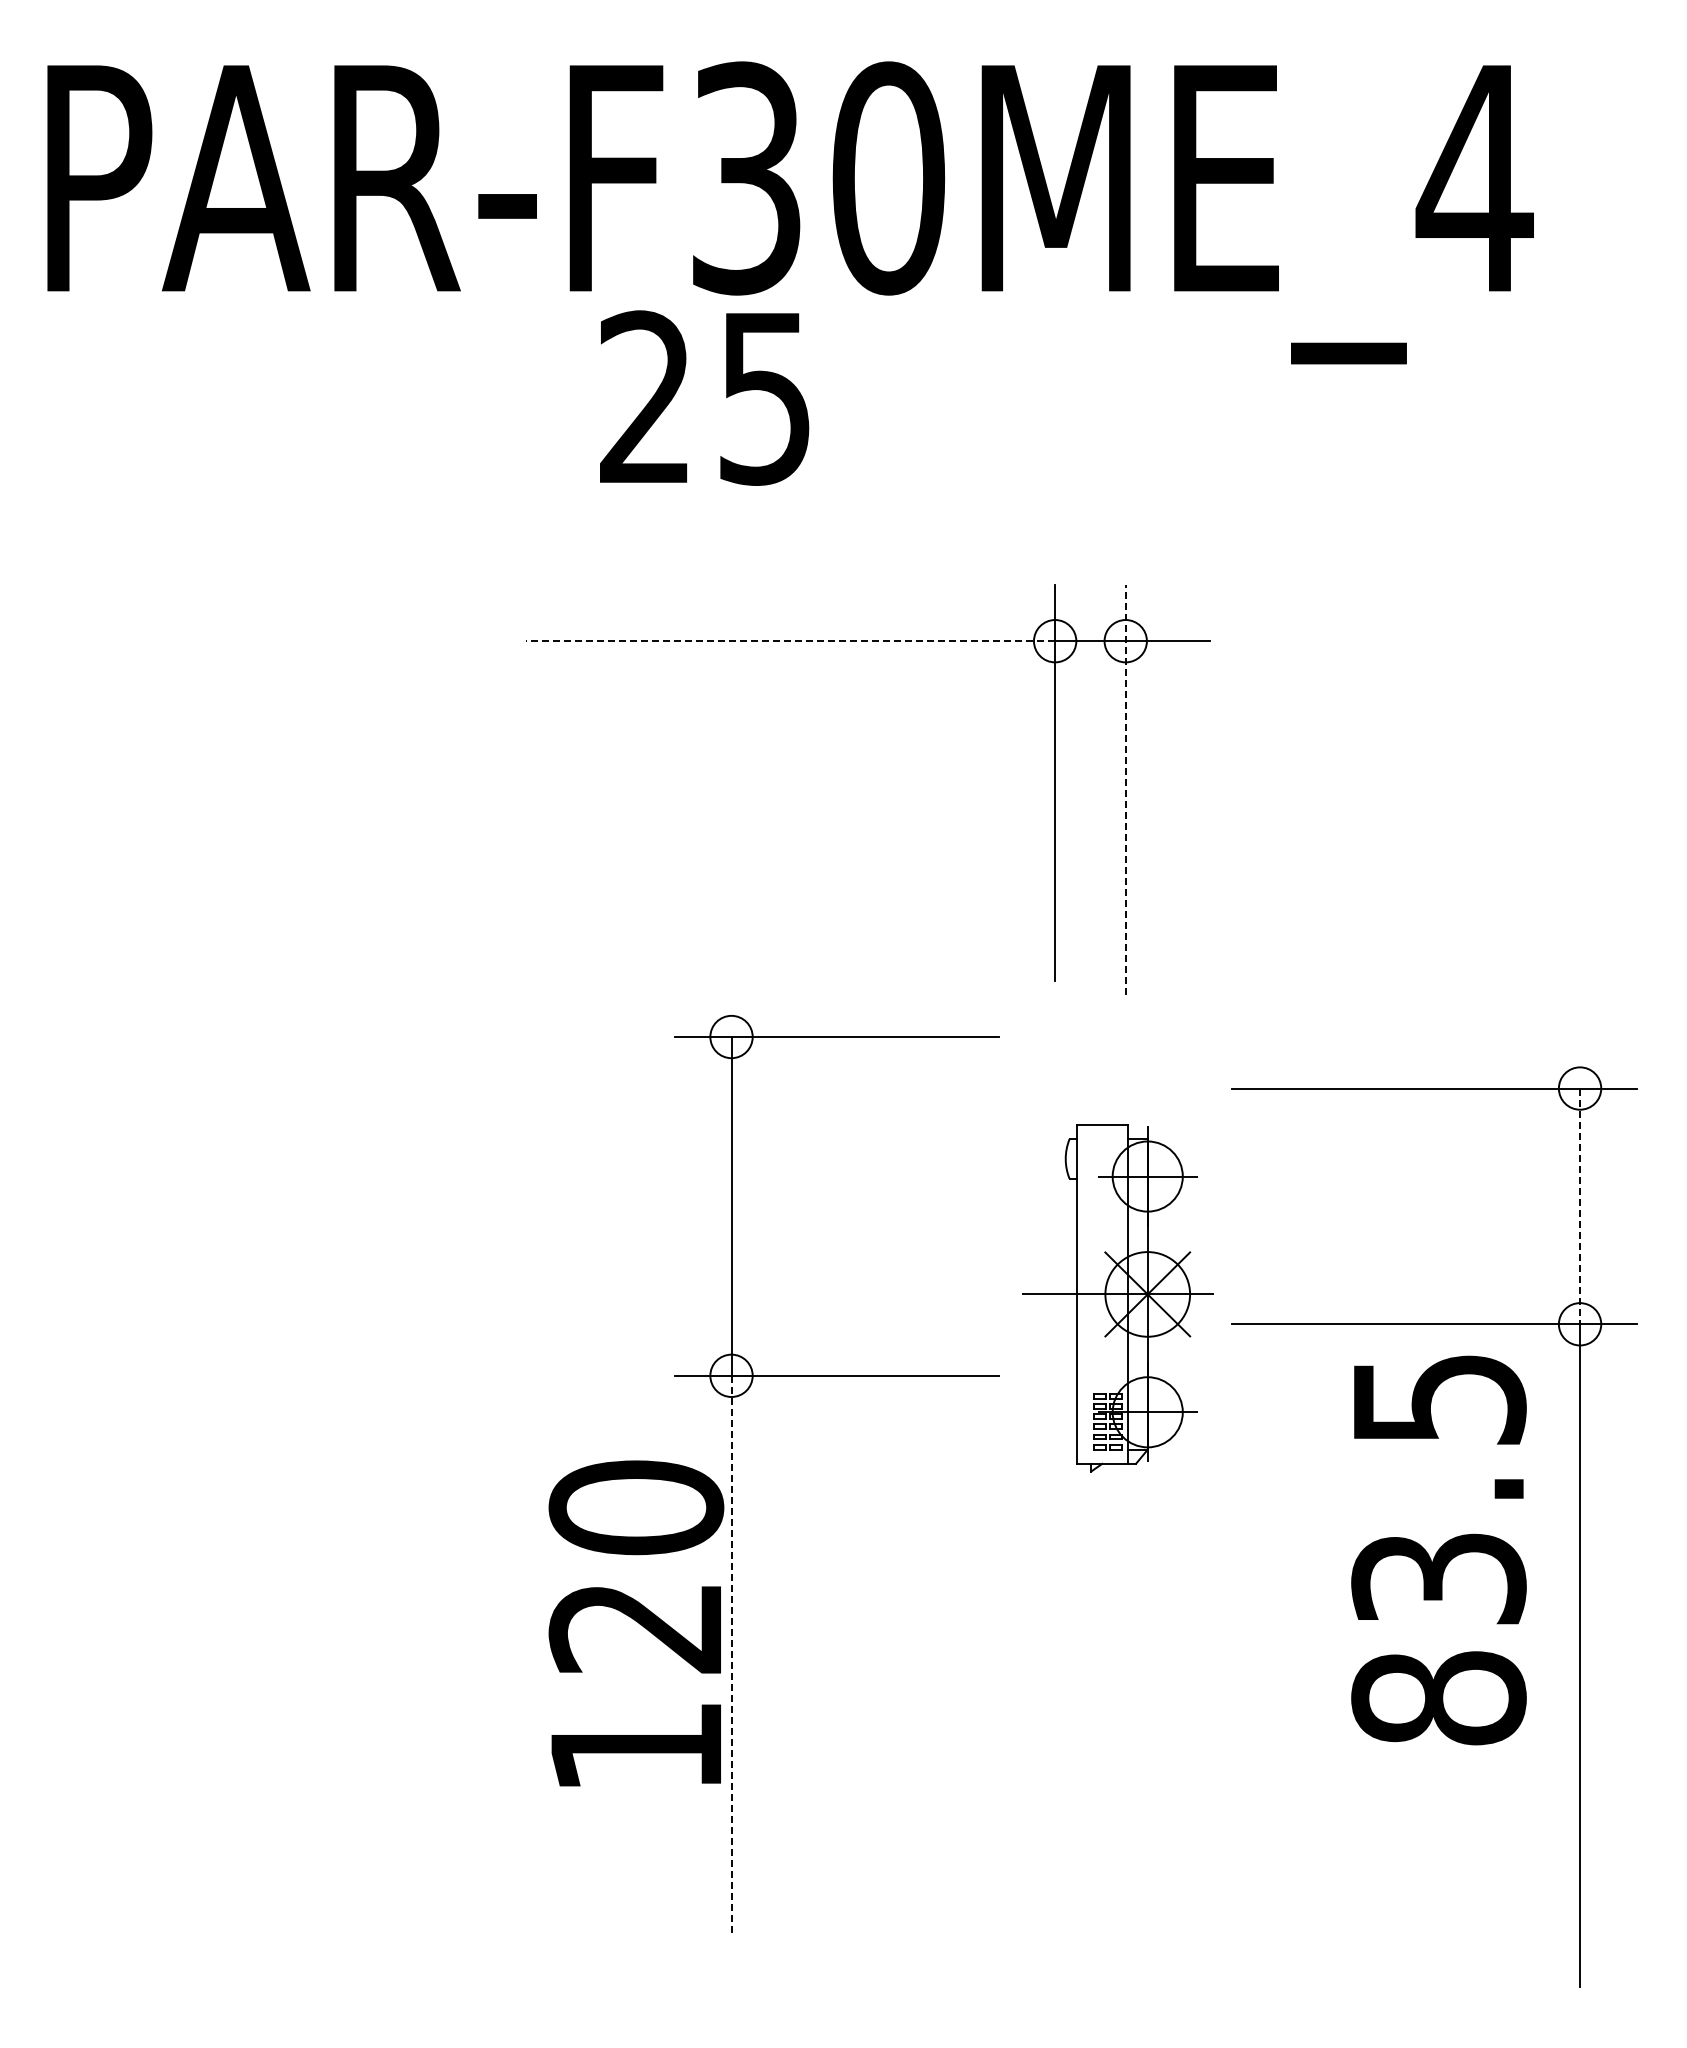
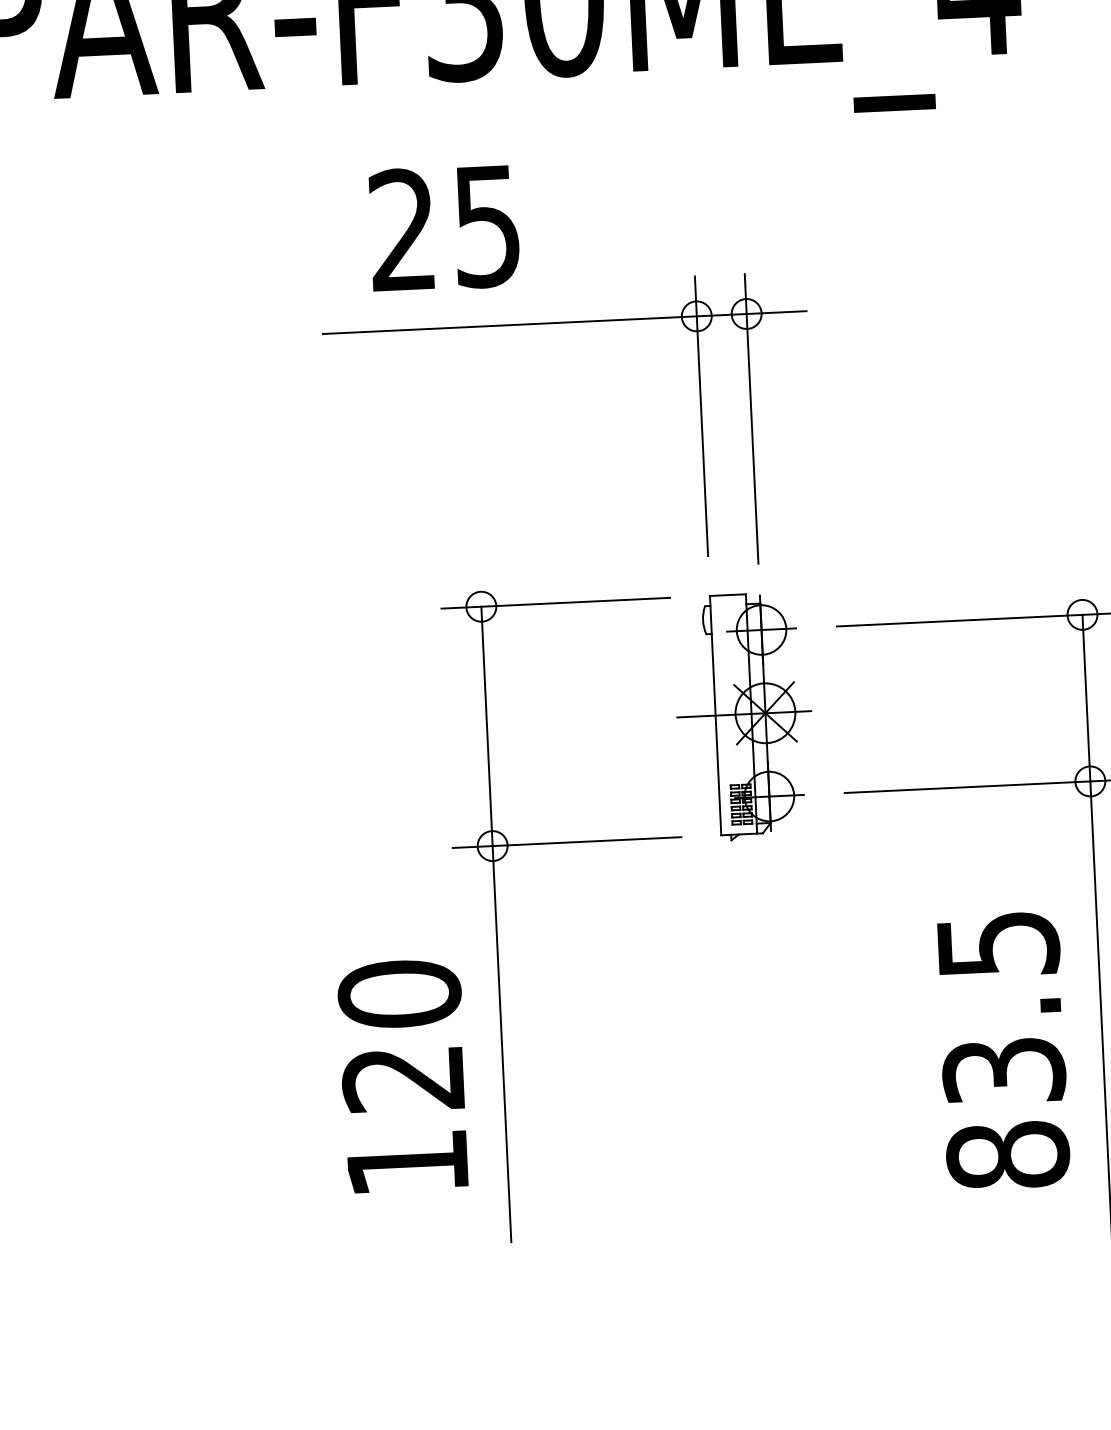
text: (704, 397) -> (444, 227), moved
line: (790, 641) -> (509, 325), dashed -> solid
line: (1125, 789) -> (751, 418), dashed -> solid
line: (1580, 1206) -> (1086, 698), dashed -> solid
part: (1117, 1298) -> (744, 717), moved
text: (1438, 1550) -> (1002, 1051), moved
text: (636, 1623) -> (403, 1075), moved
line: (731, 1656) -> (501, 1044), dashed -> solid

